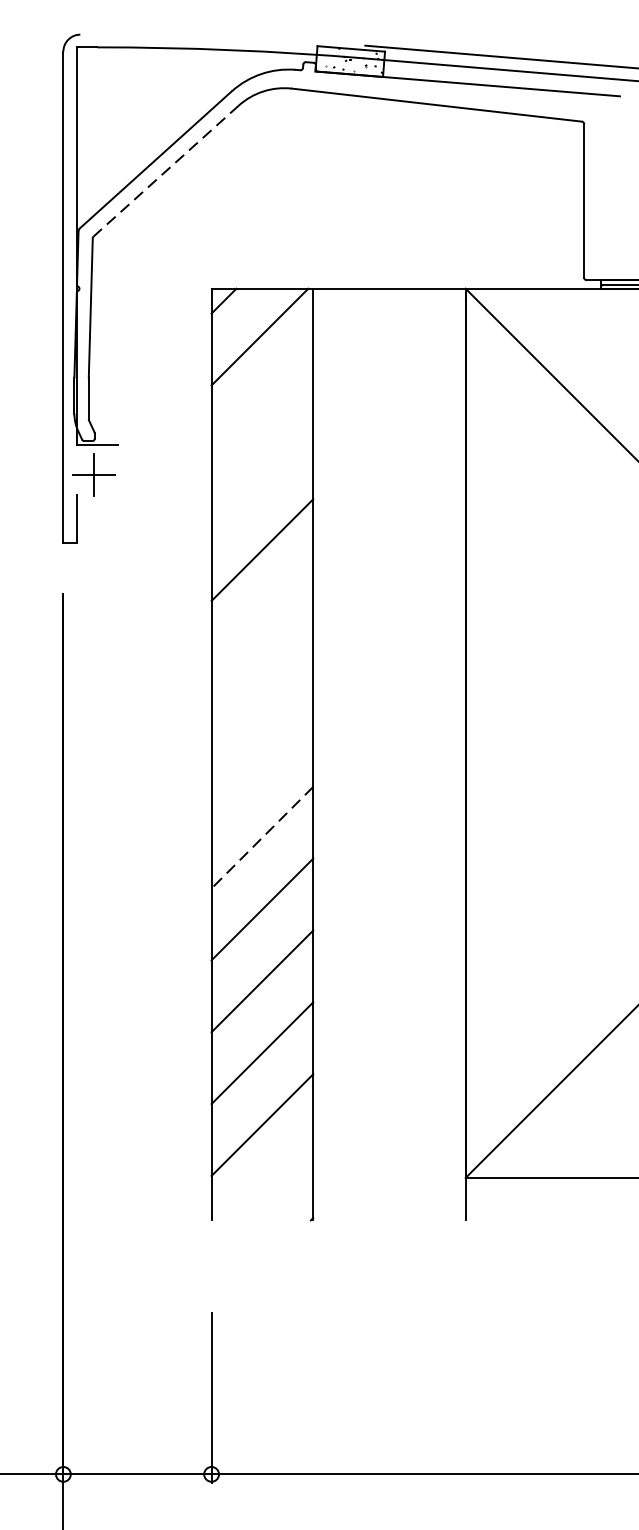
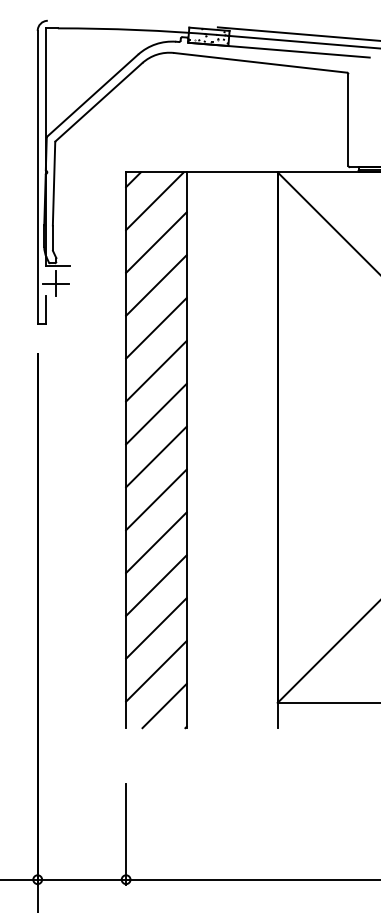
line: (165, 171) -> (98, 102), dashed -> solid
line: (262, 406) -> (156, 242), added
line: (262, 478) -> (156, 285), added
line: (262, 620) -> (156, 370), added
line: (262, 692) -> (156, 413), added
line: (262, 765) -> (156, 456), added
line: (262, 837) -> (156, 499), dashed -> solid
line: (275, 1182) -> (164, 705), added

